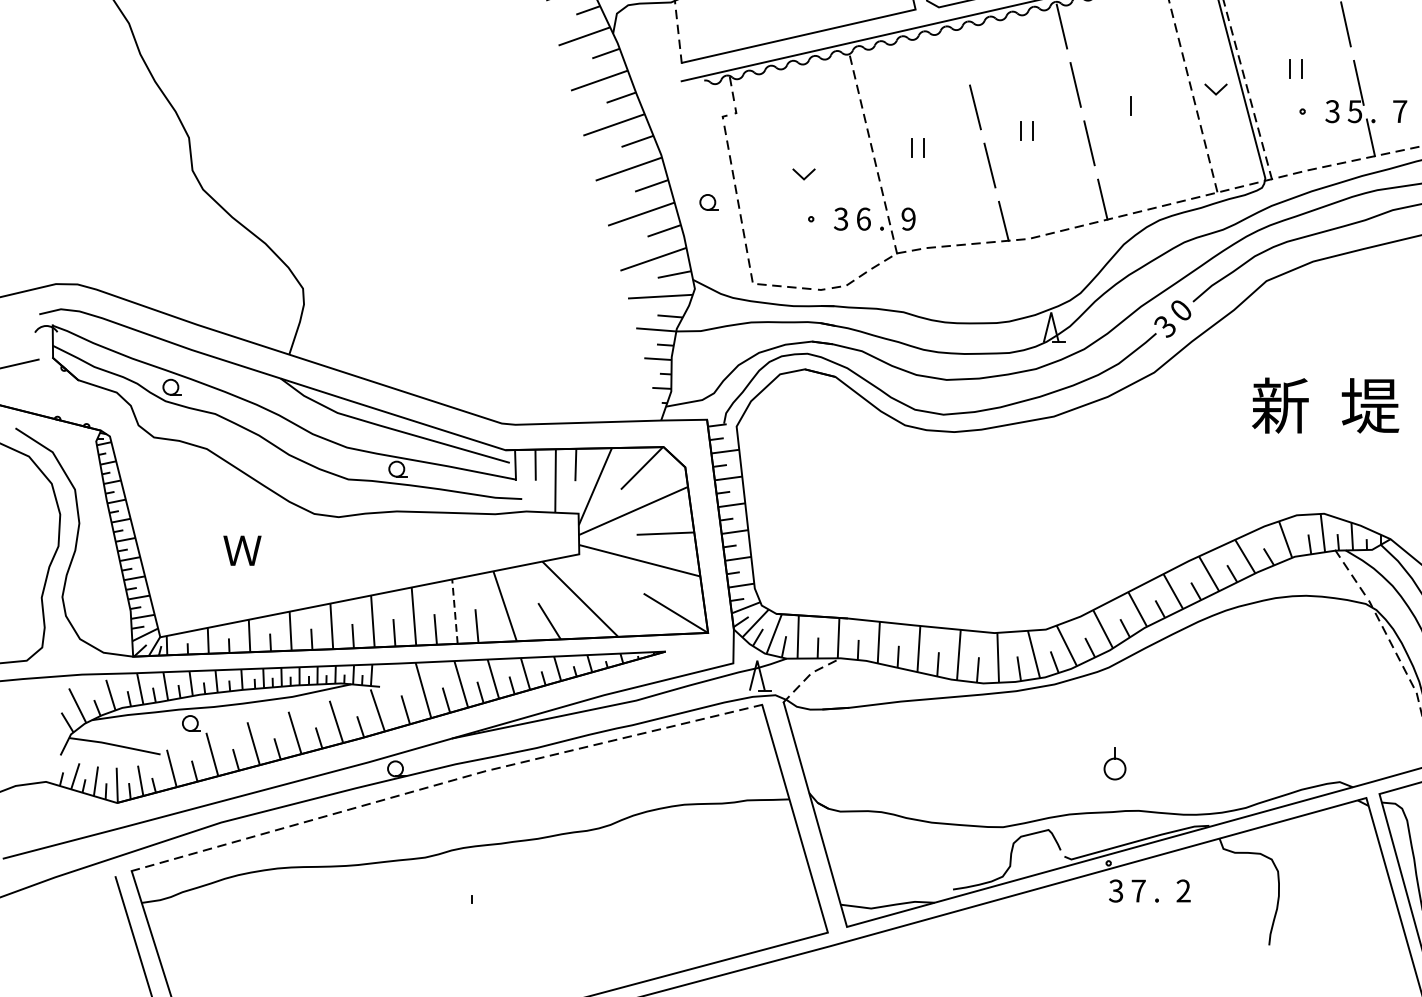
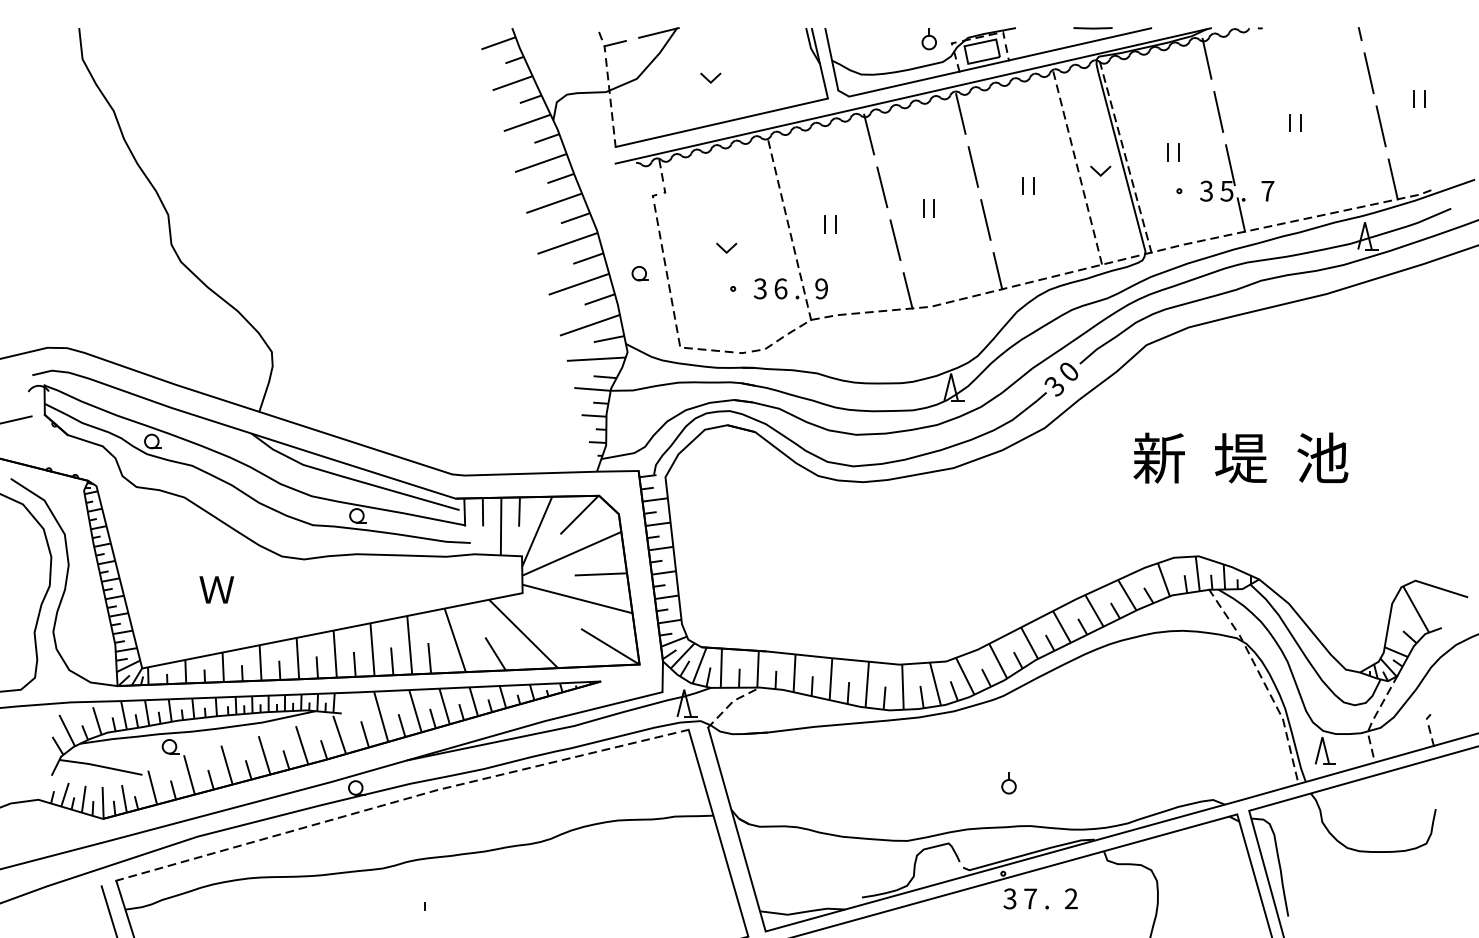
line: (961, 49) -> (869, 134), added
line: (1141, 105) -> (1033, 185), added
line: (454, 610) -> (409, 644), dashed -> solid
part: (1114, 763) -> (1008, 783), size x0.71

